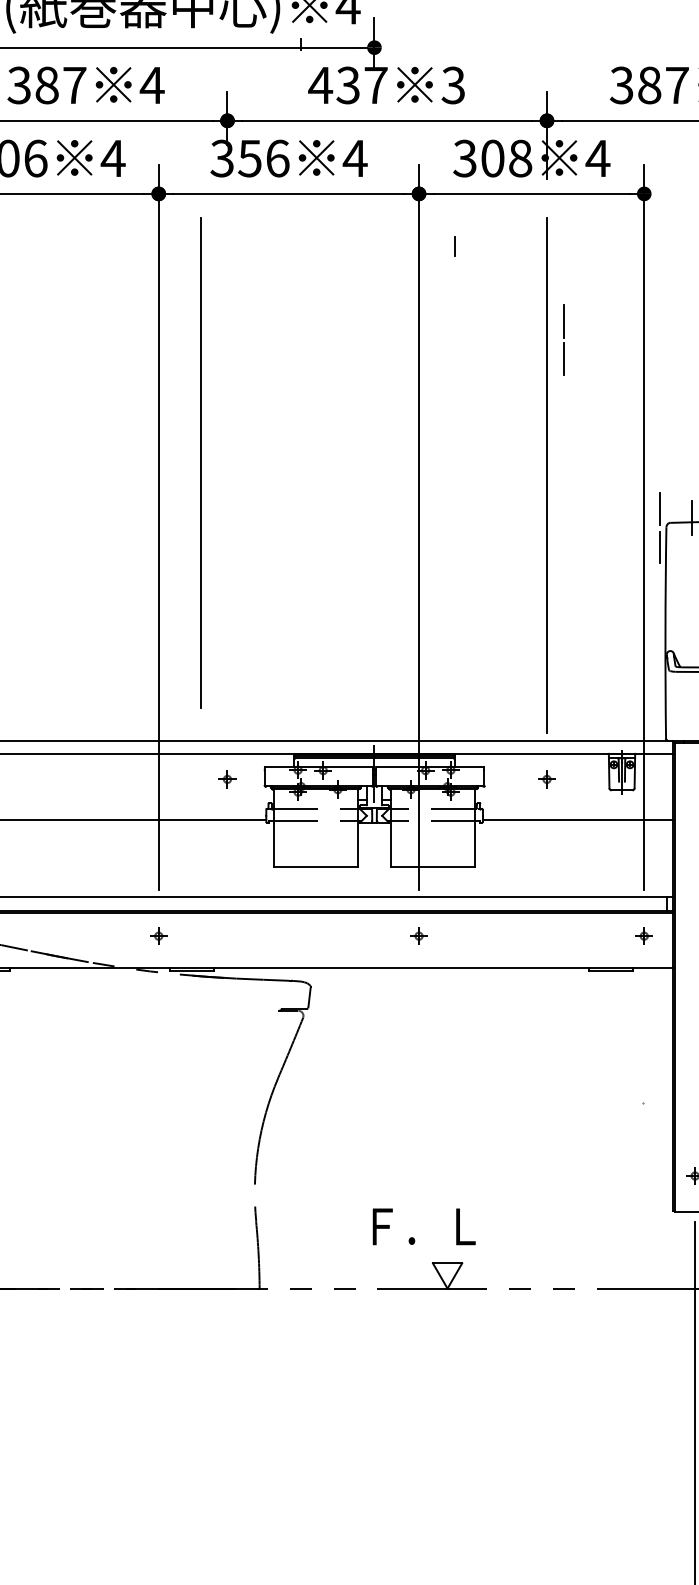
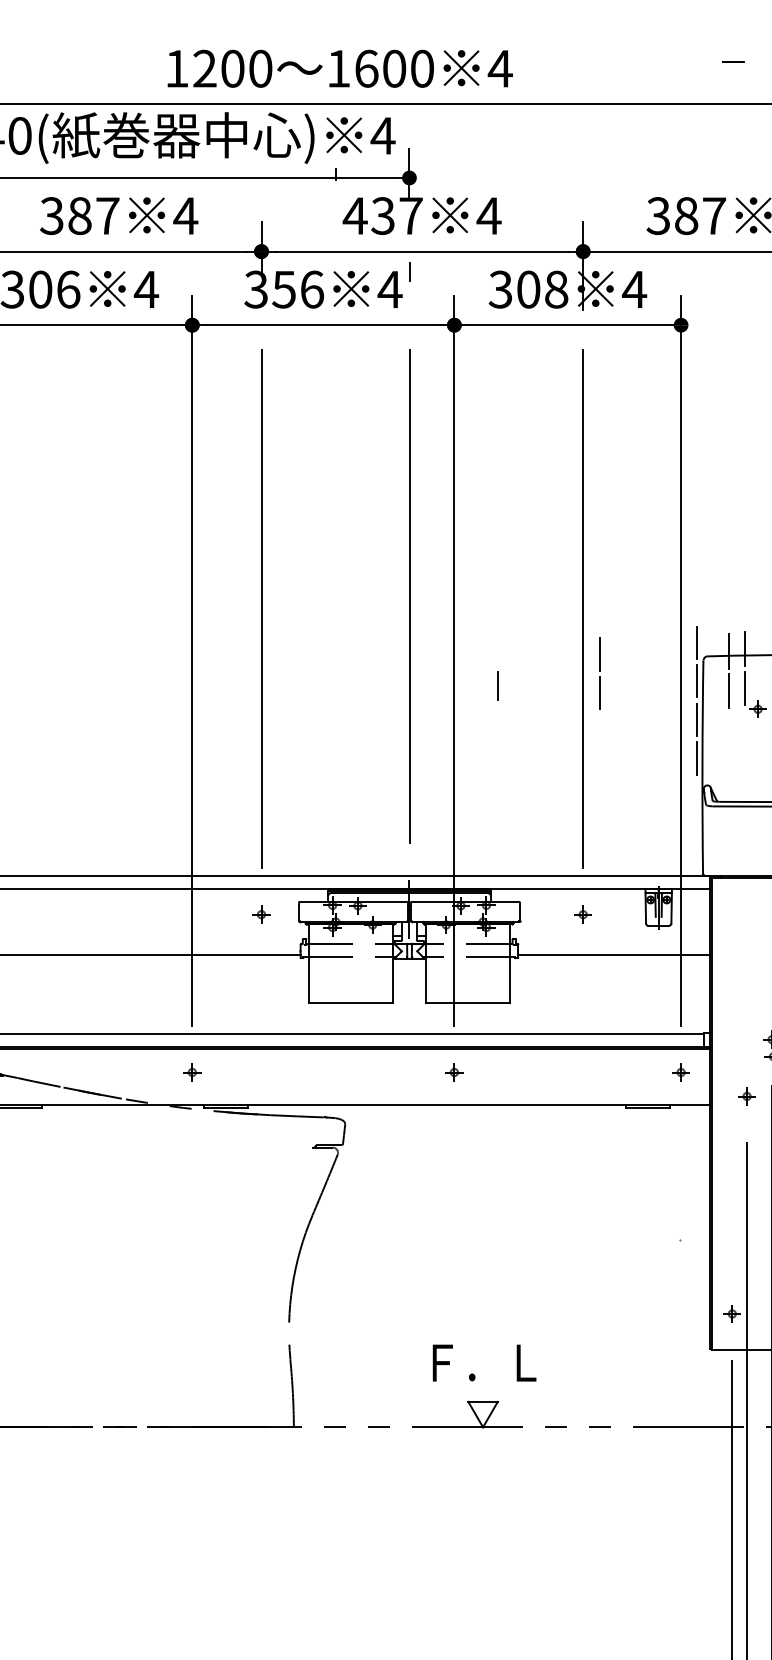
text: (452, 85) -> (488, 216), 3 -> 4
line: (454, 245) -> (409, 271), moved
line: (563, 338) -> (599, 671), moved
line: (200, 463) -> (409, 596), moved
line: (227, 475) -> (261, 608), added
line: (462, 551) -> (498, 685), added
line: (692, 557) -> (729, 691), added
line: (659, 585) -> (696, 719), added
line: (659, 624) -> (696, 758), added
text: (424, 1226) -> (484, 1362), moved

